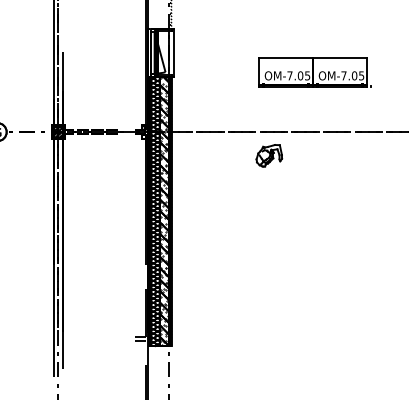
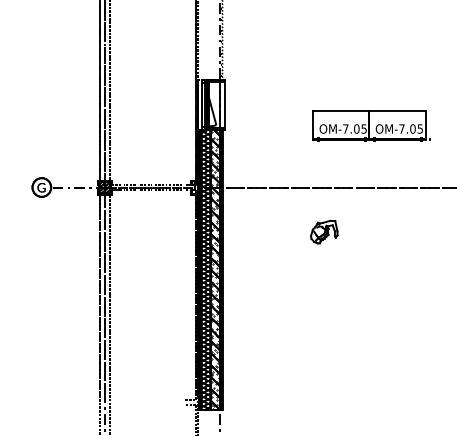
part: (269, 155) -> (324, 231), moved

